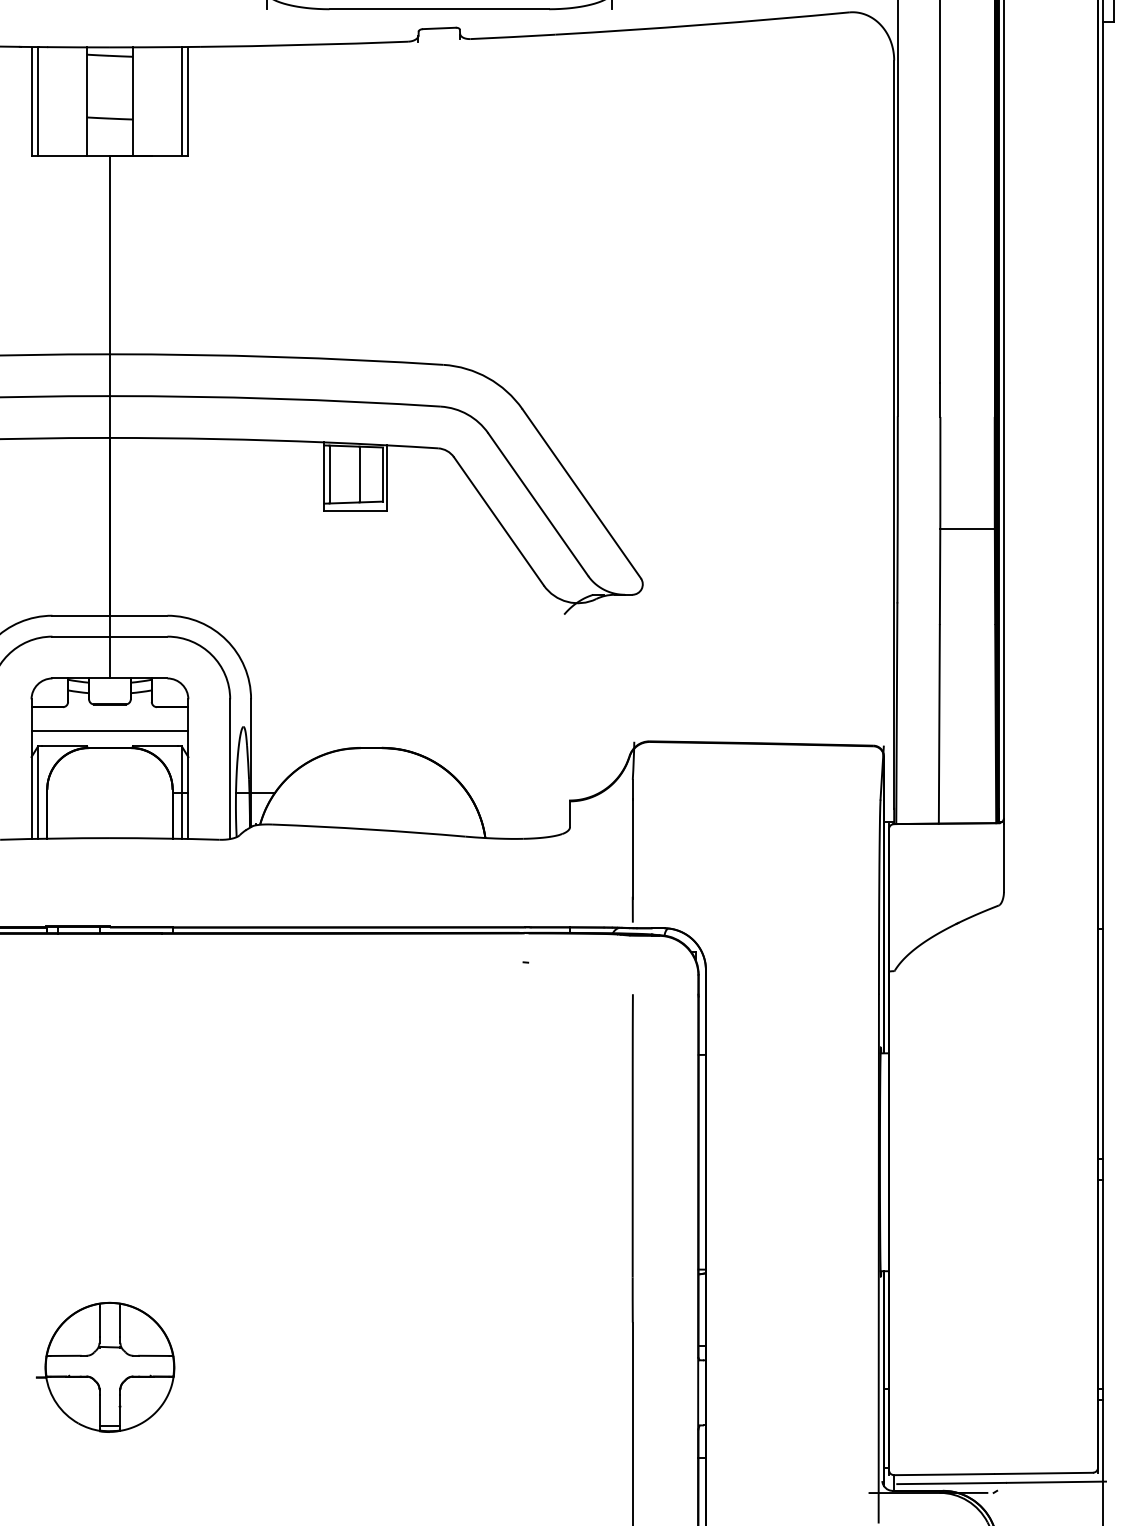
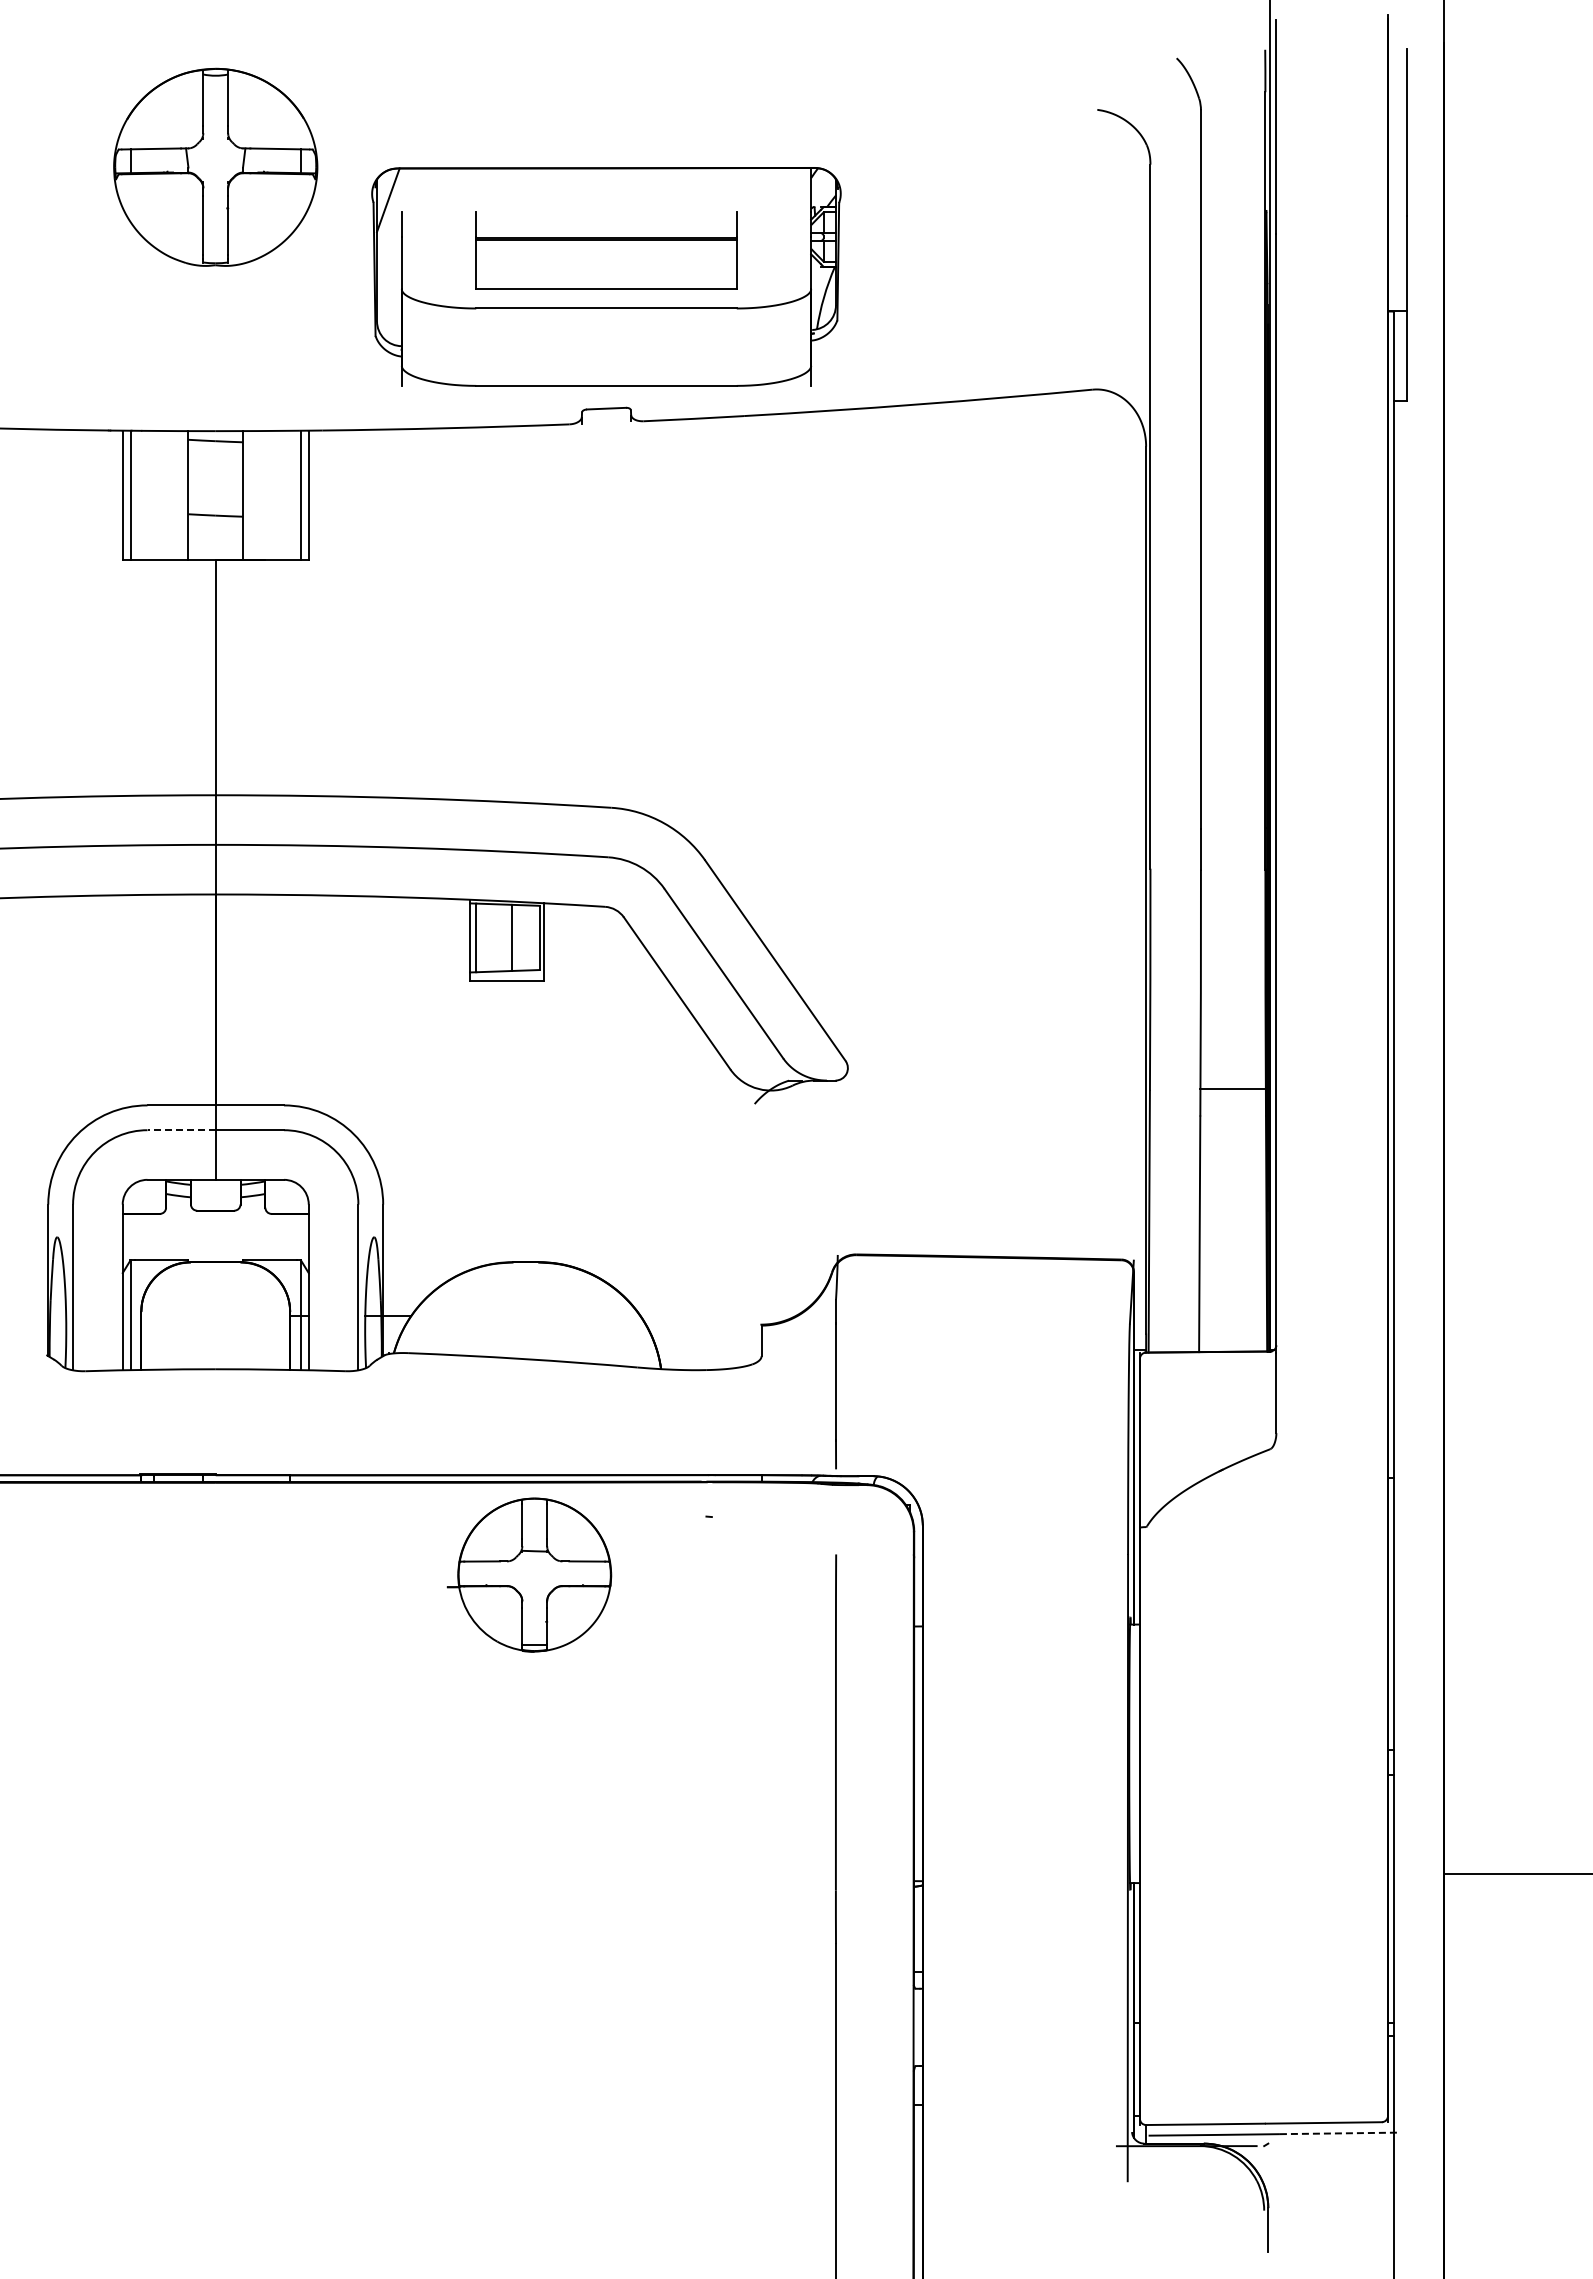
line: (966, 528) -> (1232, 1088), moved
line: (81, 636) -> (181, 1130), solid -> dashed
line: (109, 730) -> (215, 1241), removed
part: (105, 1366) -> (529, 1574), moved
line: (1056, 1482) -> (1338, 2133), solid -> dashed

